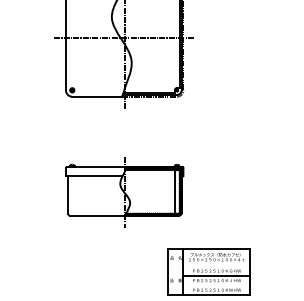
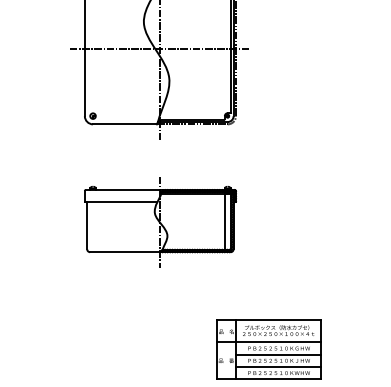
part: (124, 192) -> (160, 222), moved
line: (208, 266) -> (268, 342), added
line: (216, 285) -> (278, 366), added

